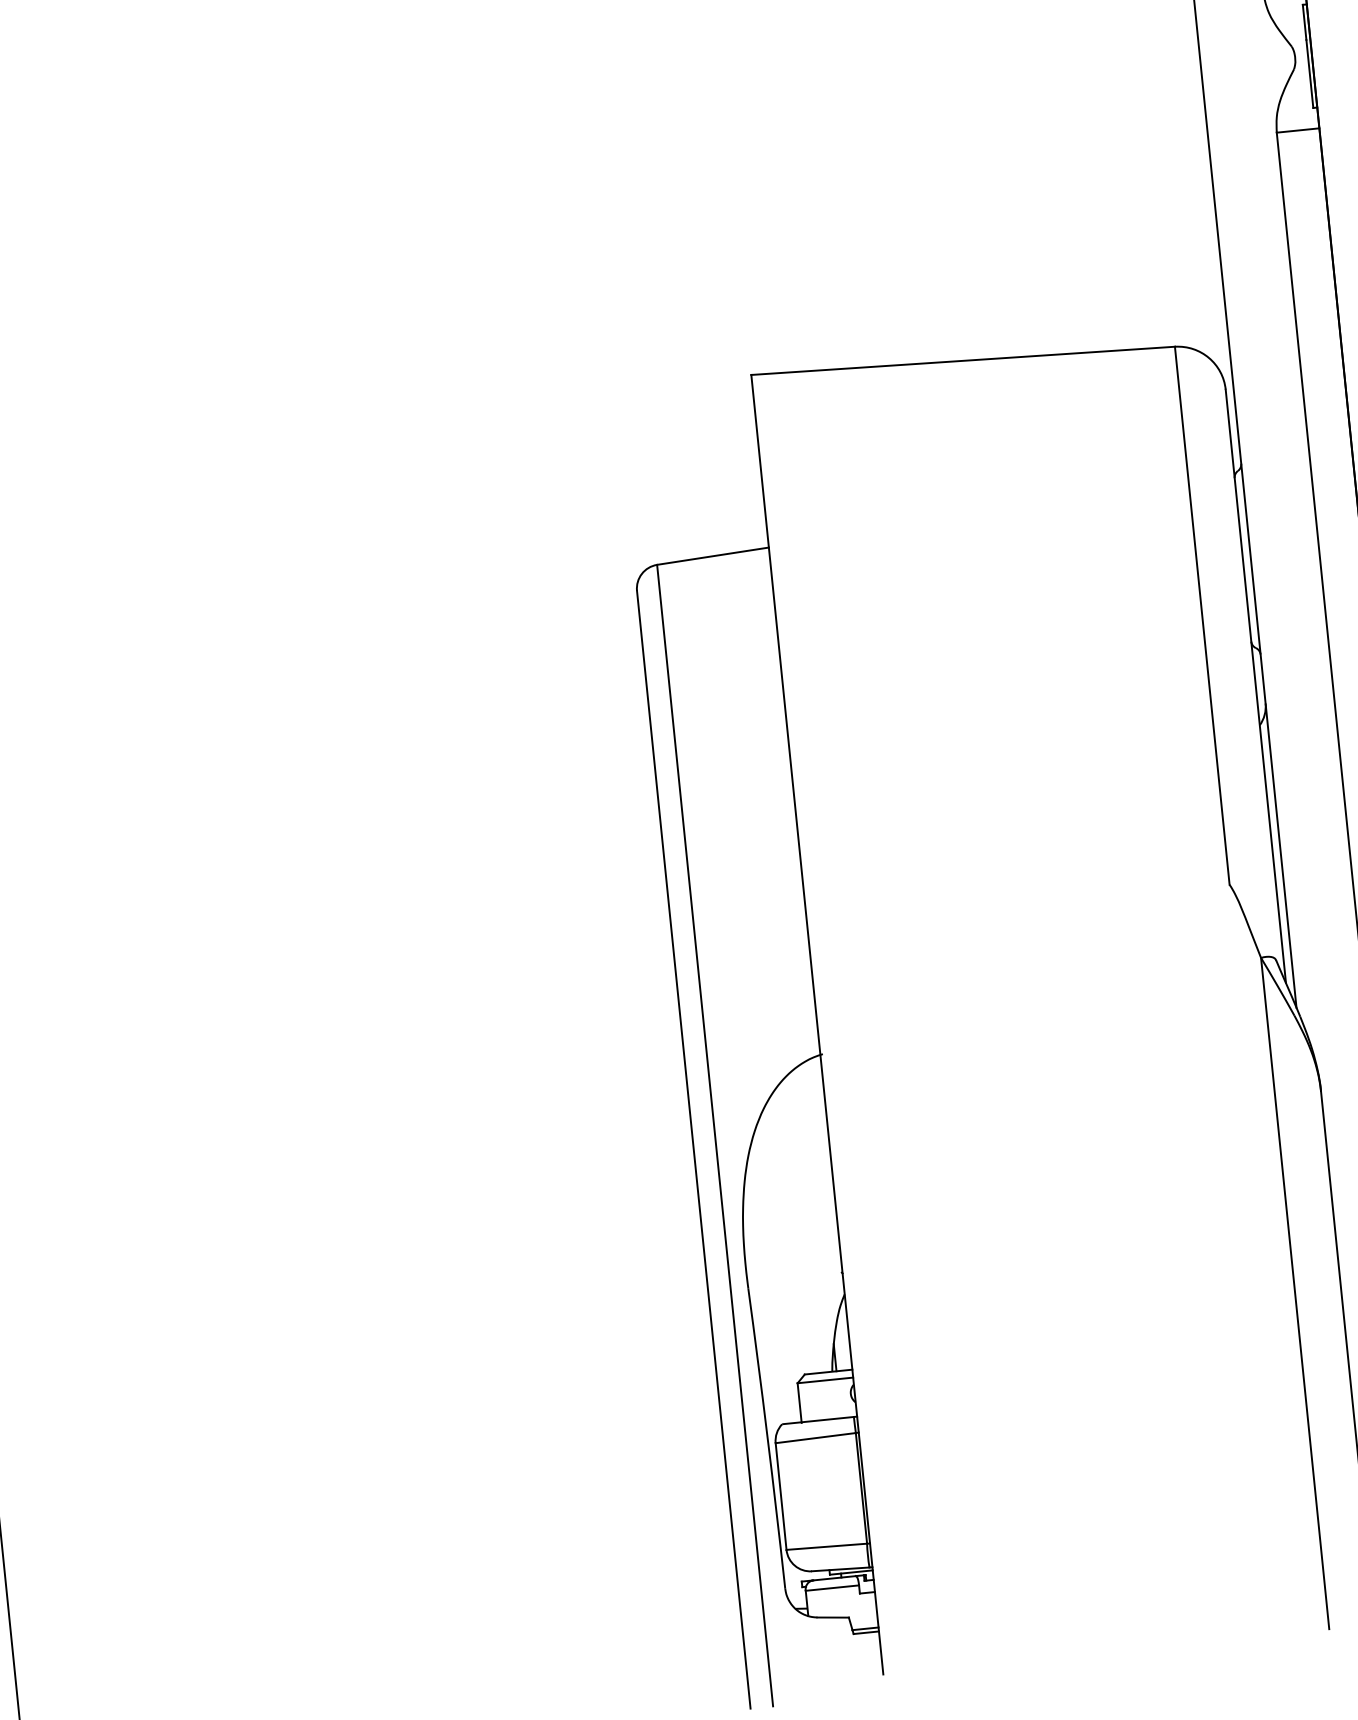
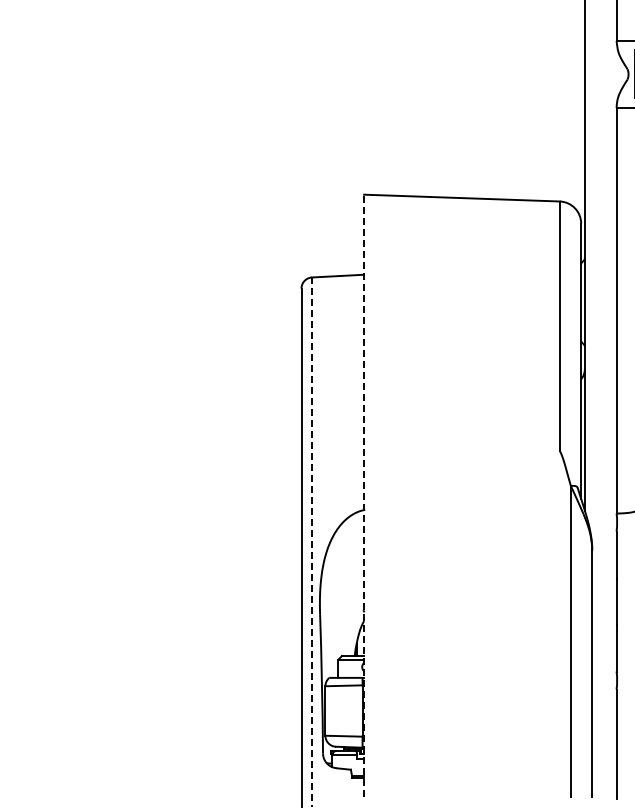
line: (818, 1023) -> (364, 495), solid -> dashed
line: (714, 1136) -> (311, 542), solid -> dashed

